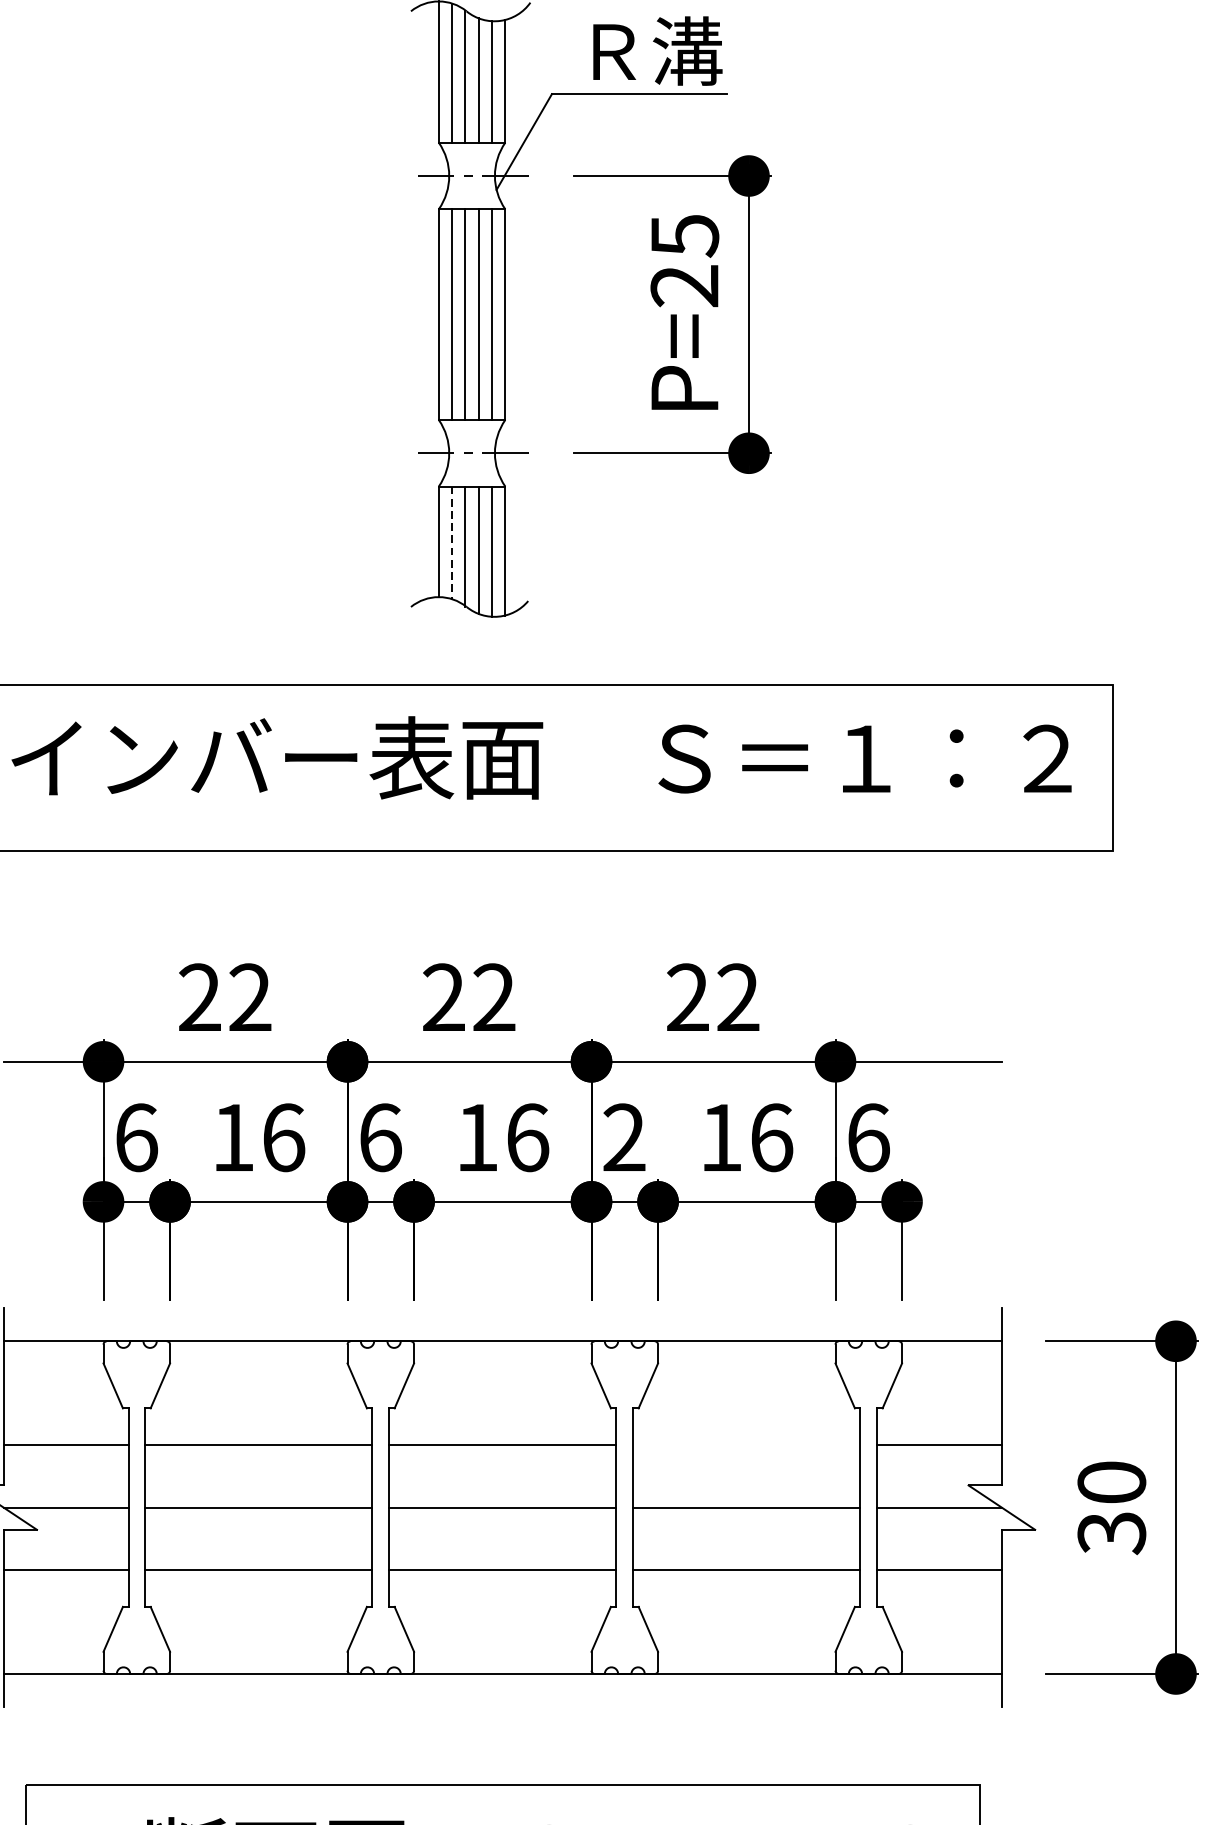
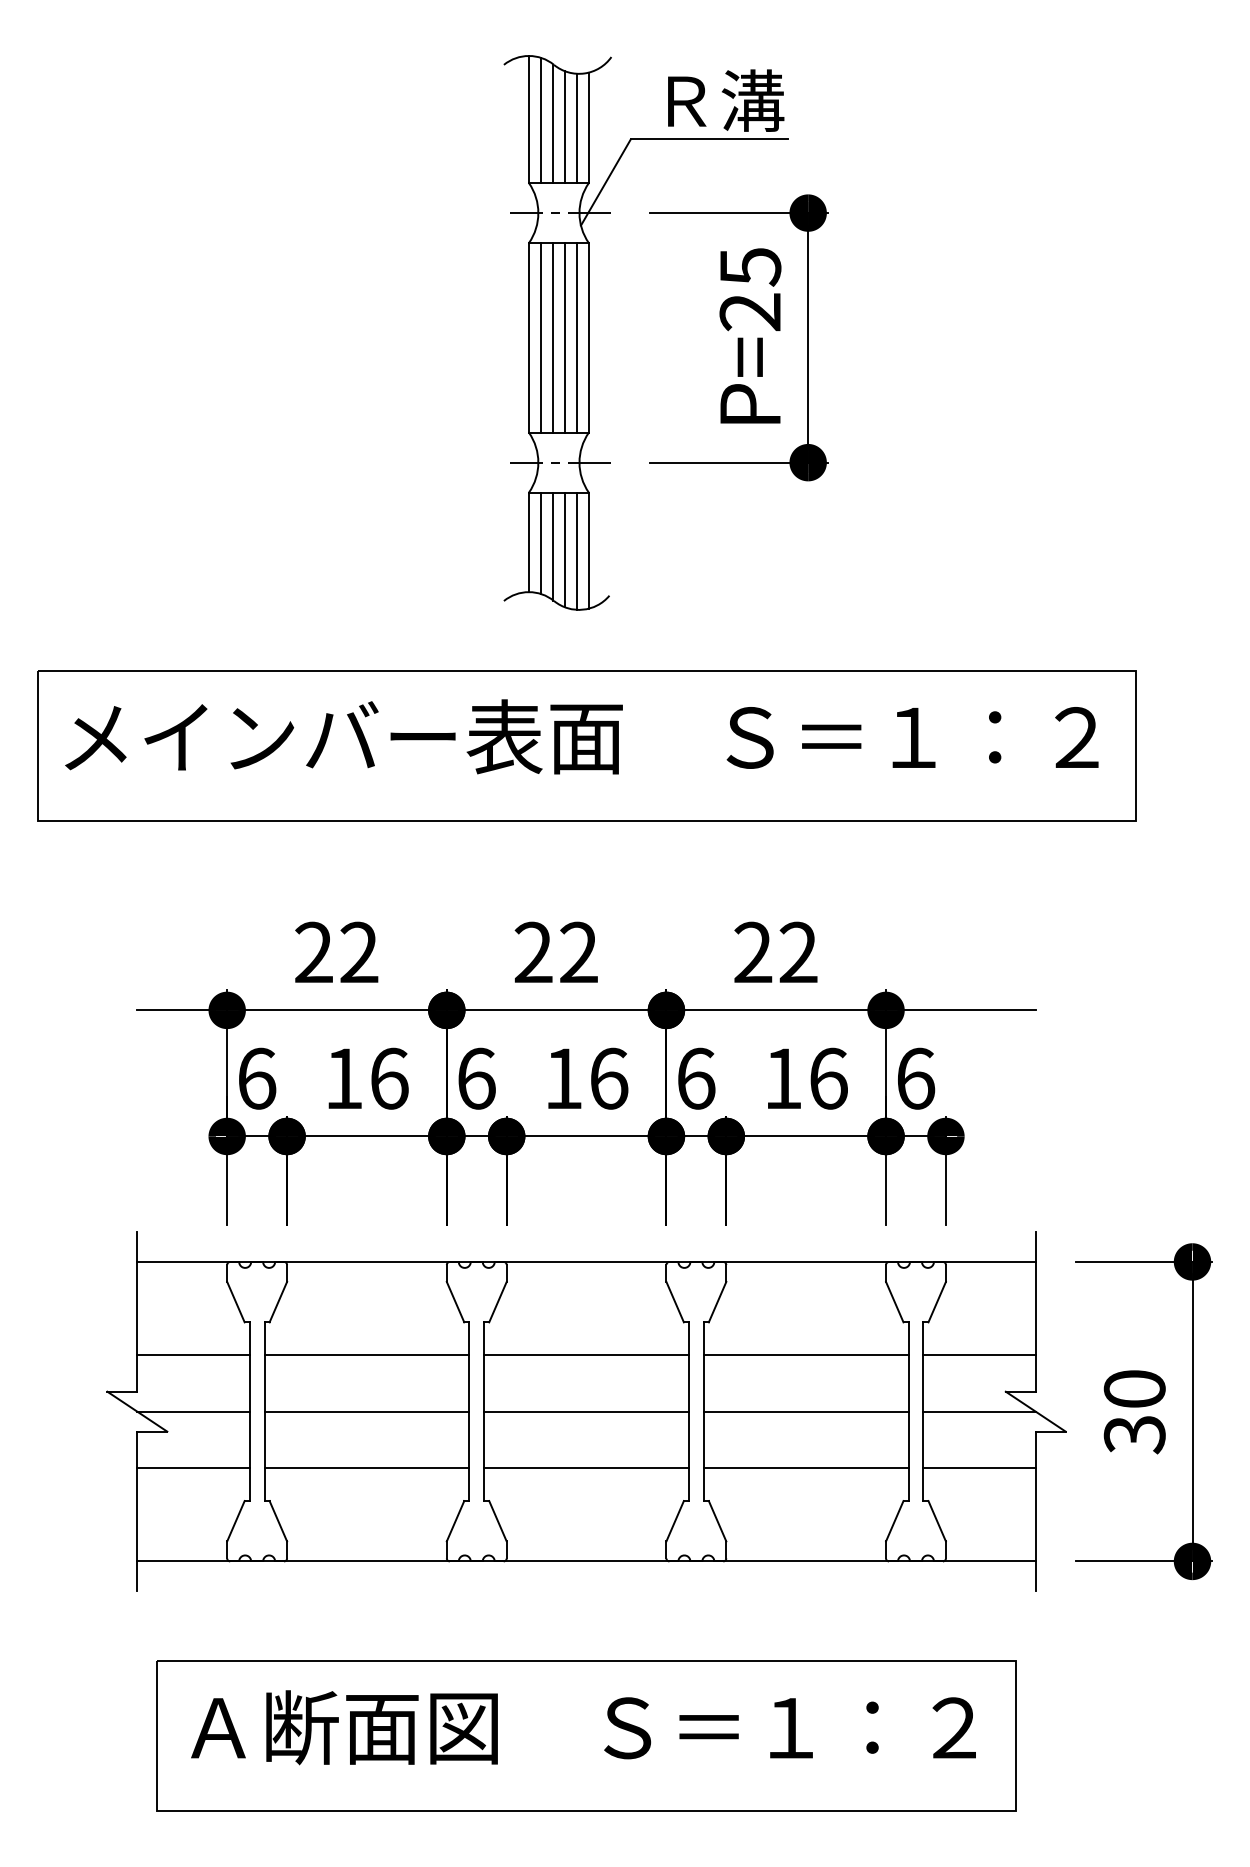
line: (451, 543) -> (540, 543), dashed -> solid
text: (624, 1137) -> (696, 1078), 2 -> 6
line: (746, 1445) -> (805, 1355), added

